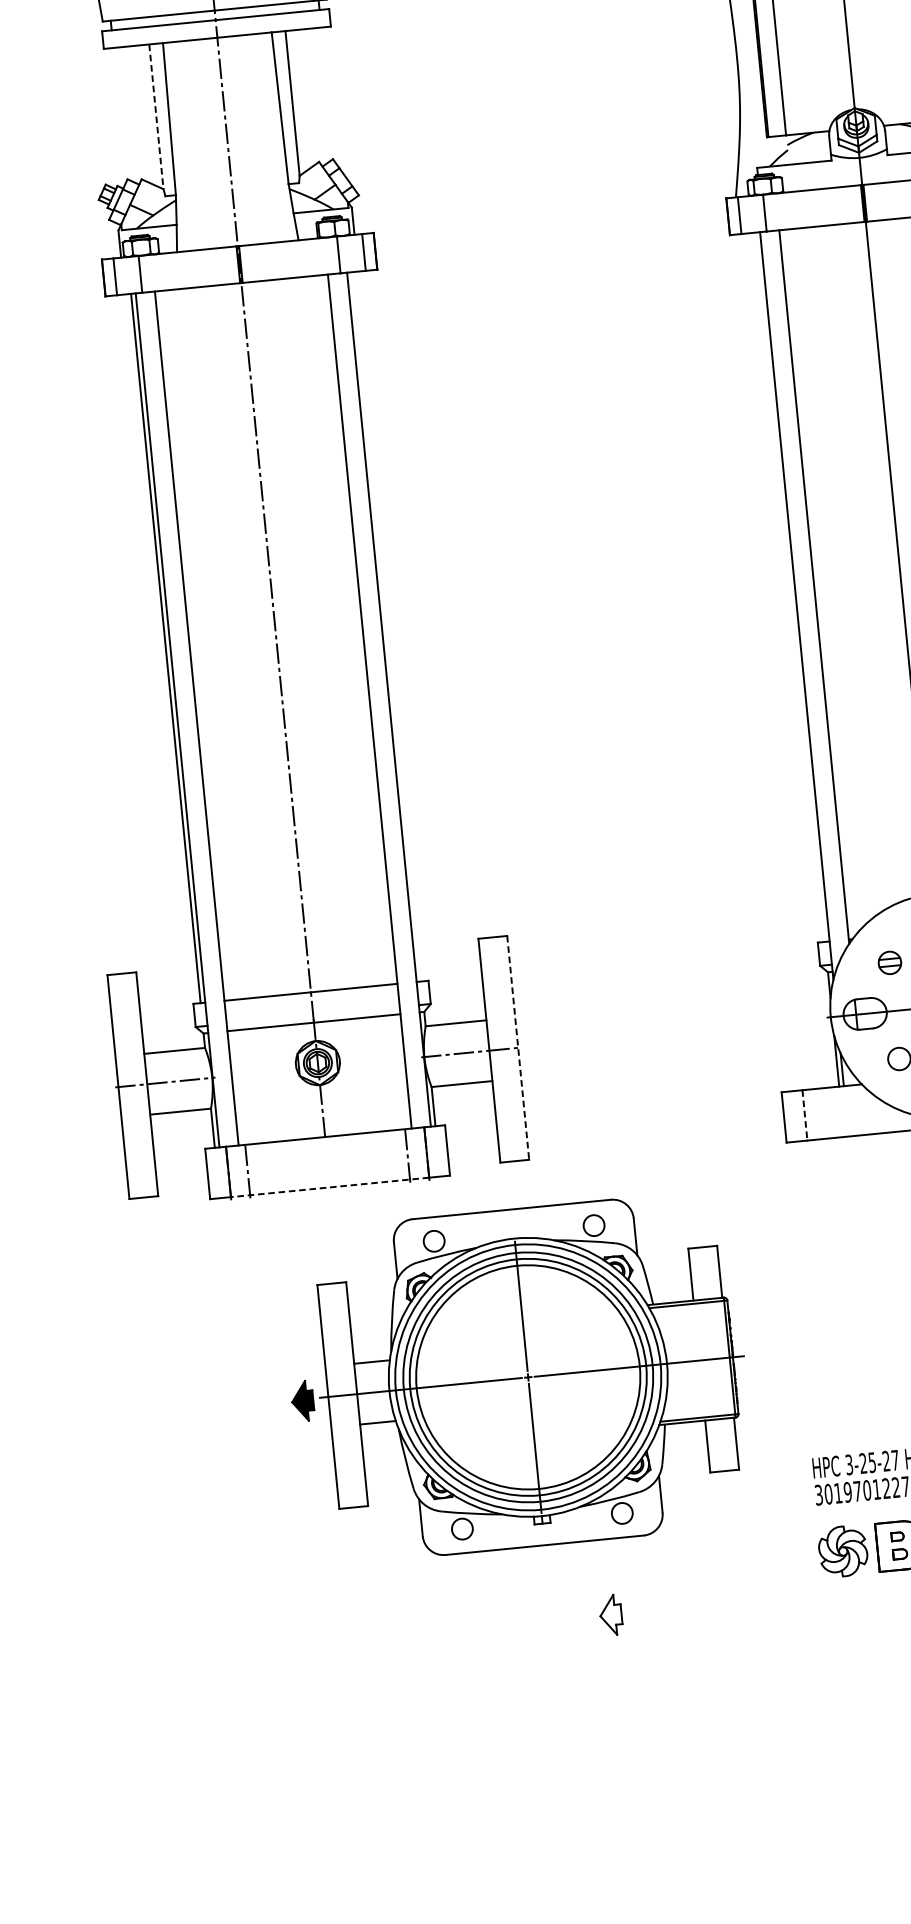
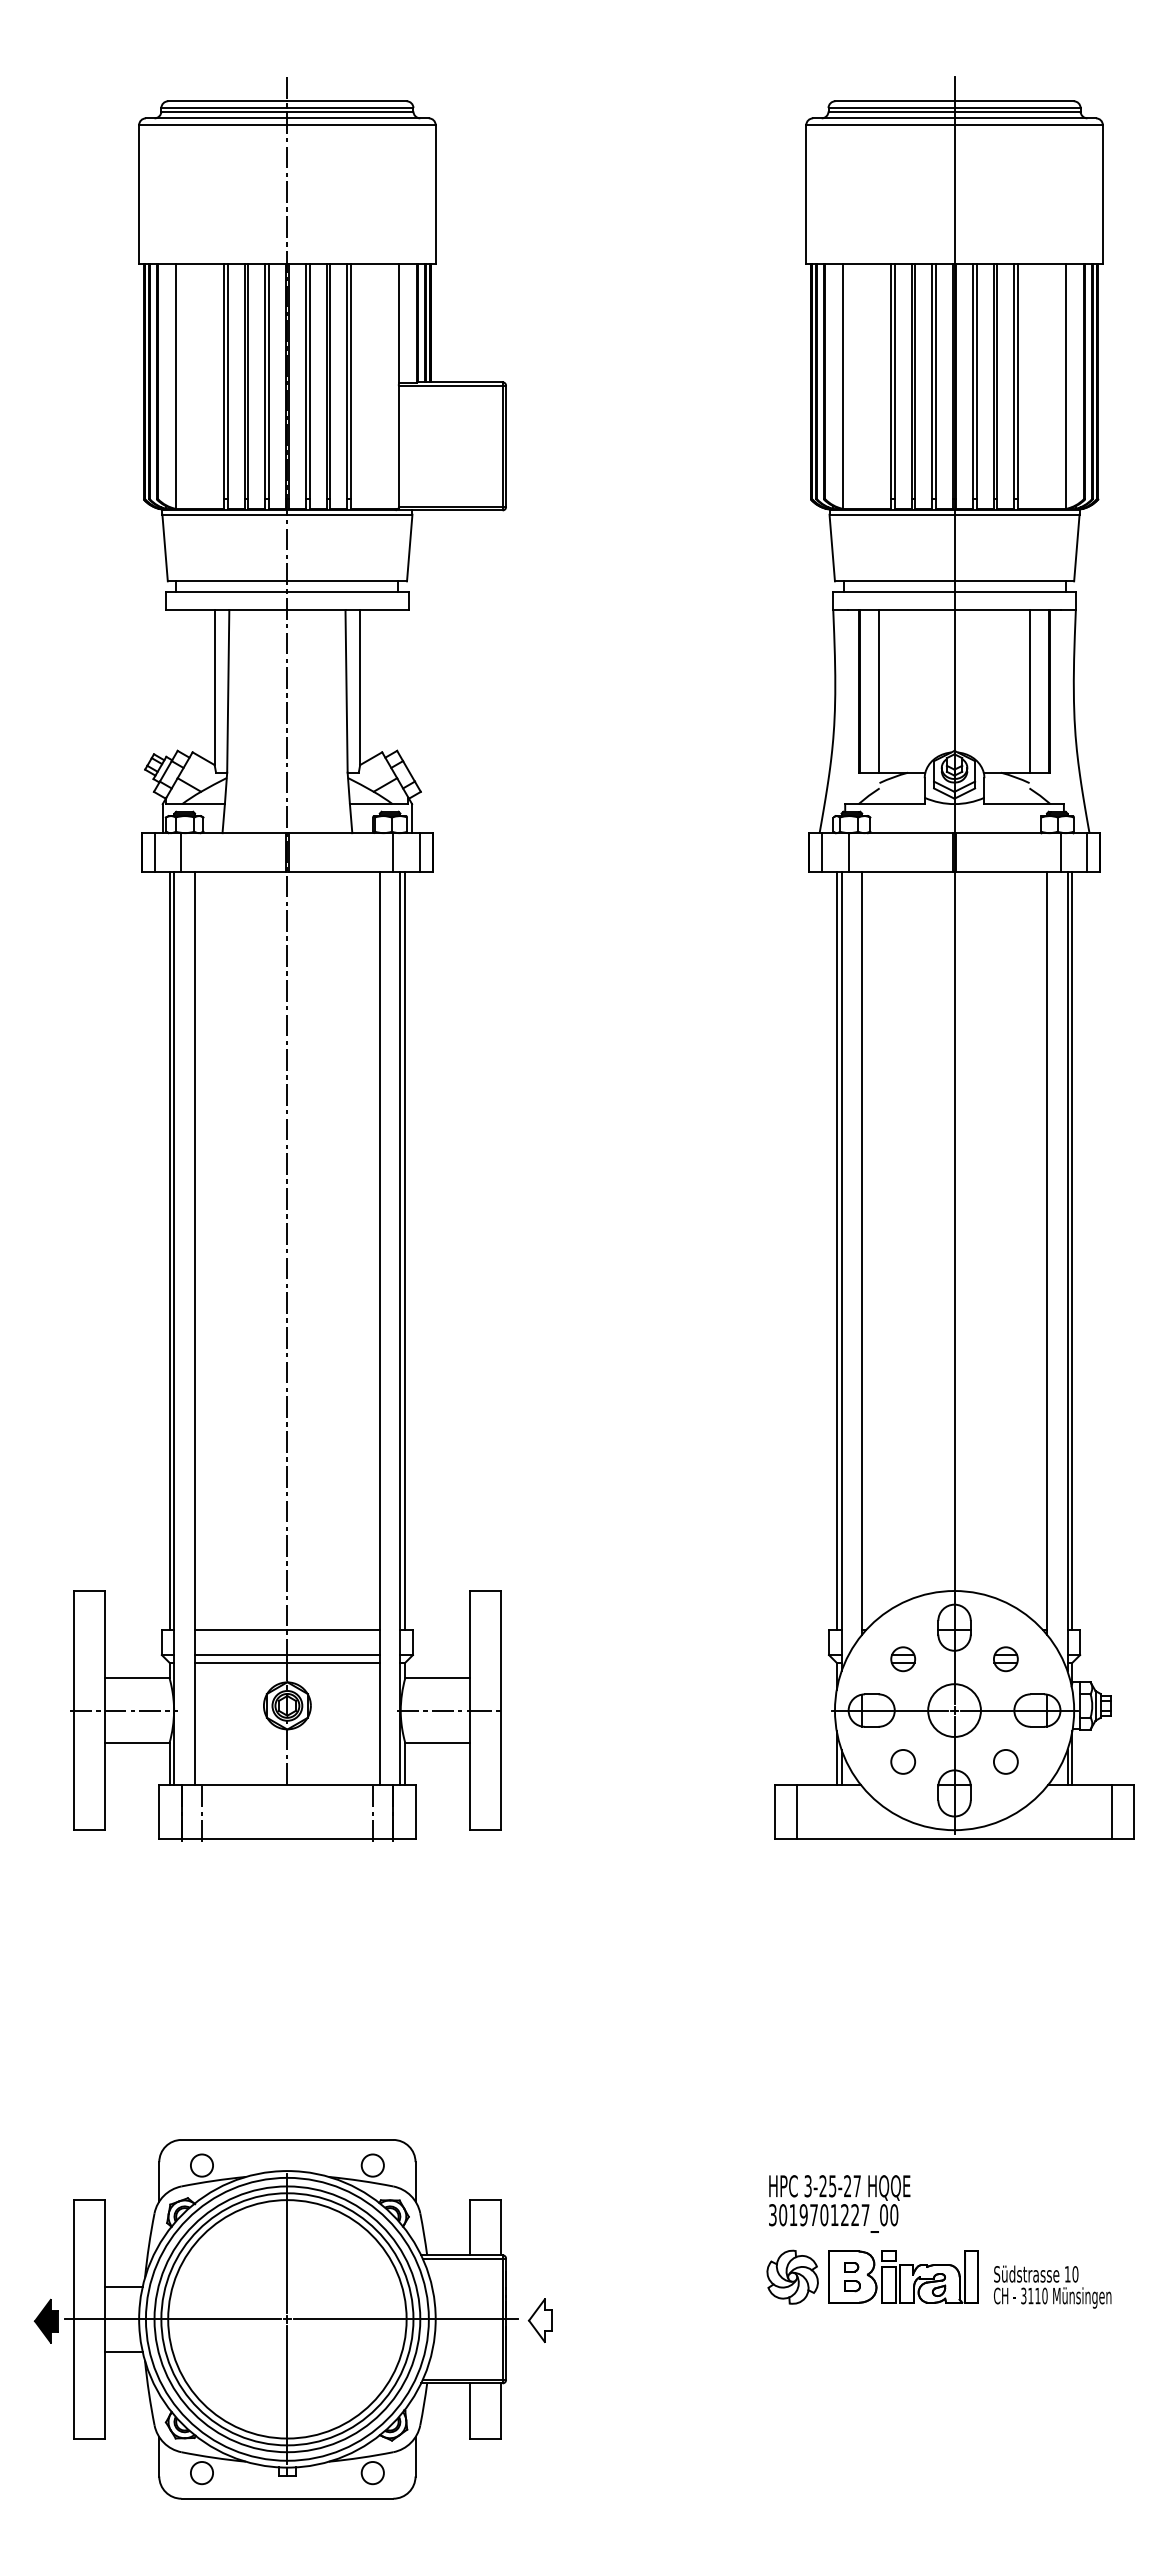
line: (156, 117) -> (214, 688), dashed -> solid
line: (790, 587) -> (836, 1251), added
line: (386, 626) -> (405, 1251), added
line: (312, 1016) -> (286, 1655), added
line: (517, 1047) -> (500, 1710), dashed -> solid
line: (804, 1115) -> (797, 1811), dashed -> solid
line: (330, 1187) -> (287, 1838), dashed -> solid
part: (517, 1378) -> (275, 2319), moved

